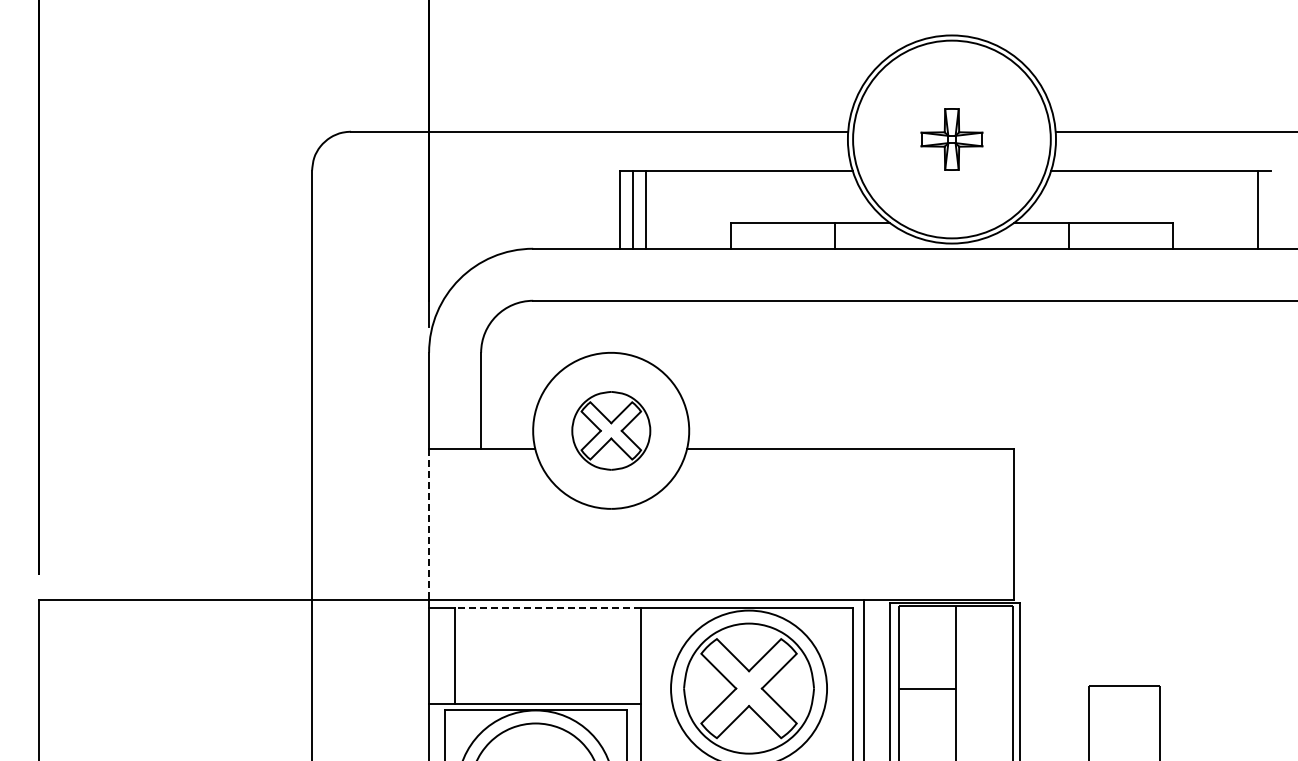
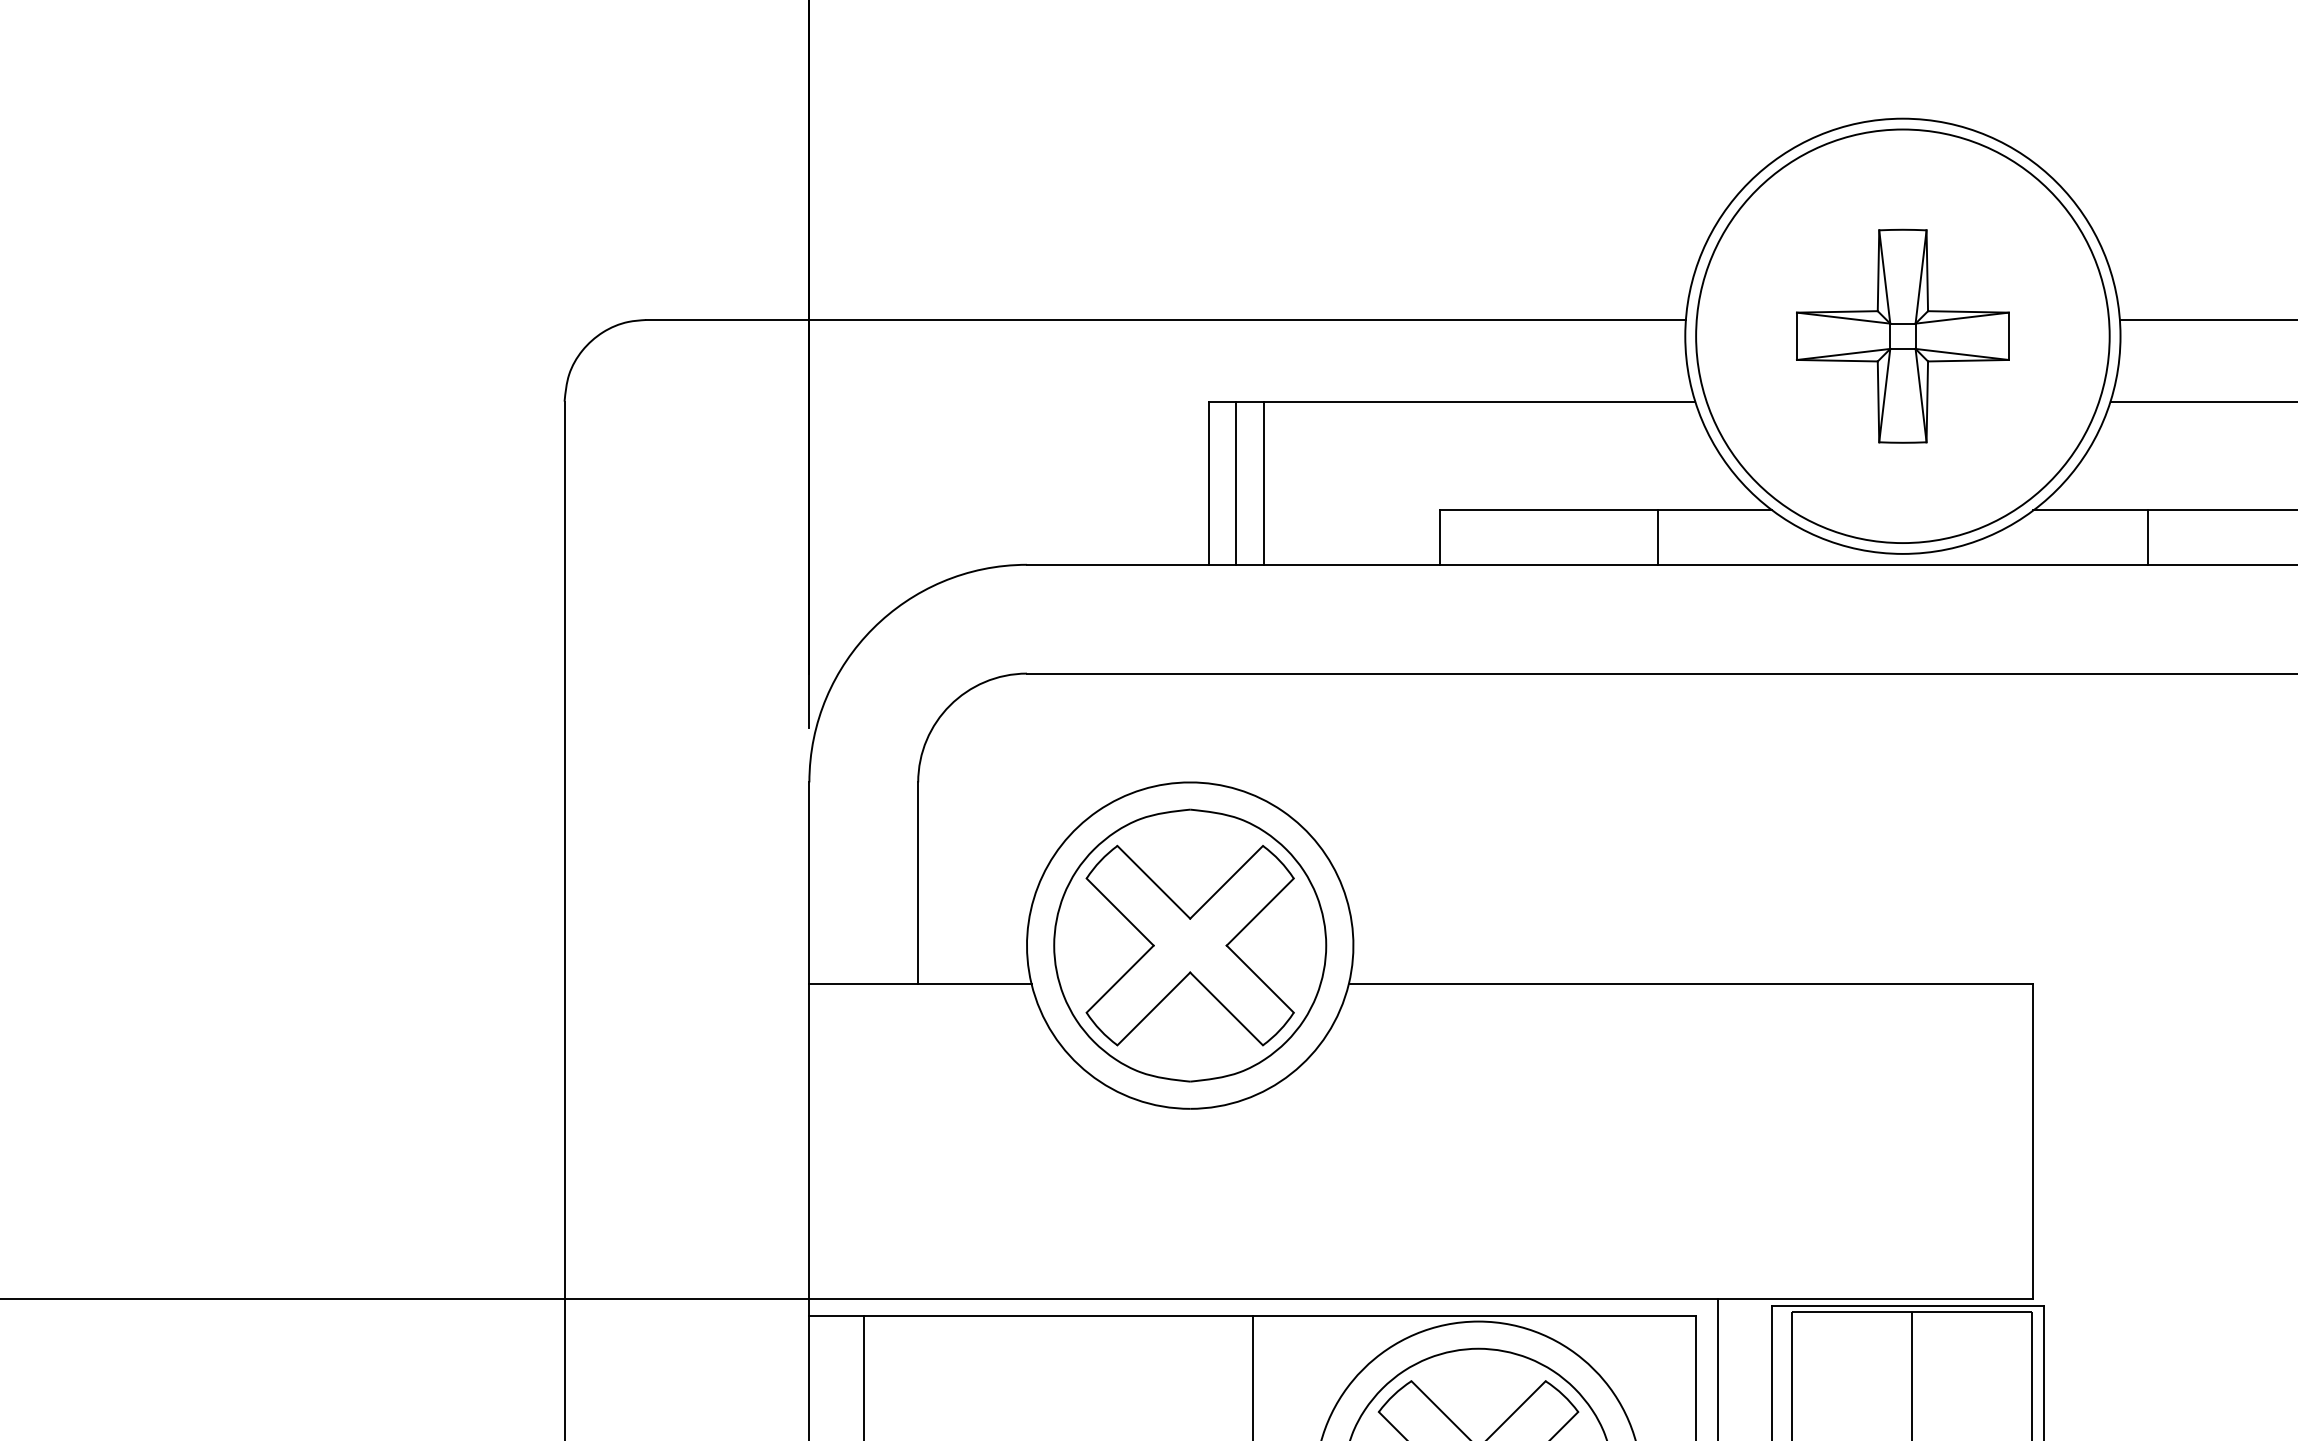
part: (951, 139) -> (1901, 336), size x1.67
part: (611, 430) -> (1190, 944), size x1.67
line: (429, 524) -> (810, 1141), dashed -> solid
line: (548, 607) -> (1059, 1315), dashed -> solid

